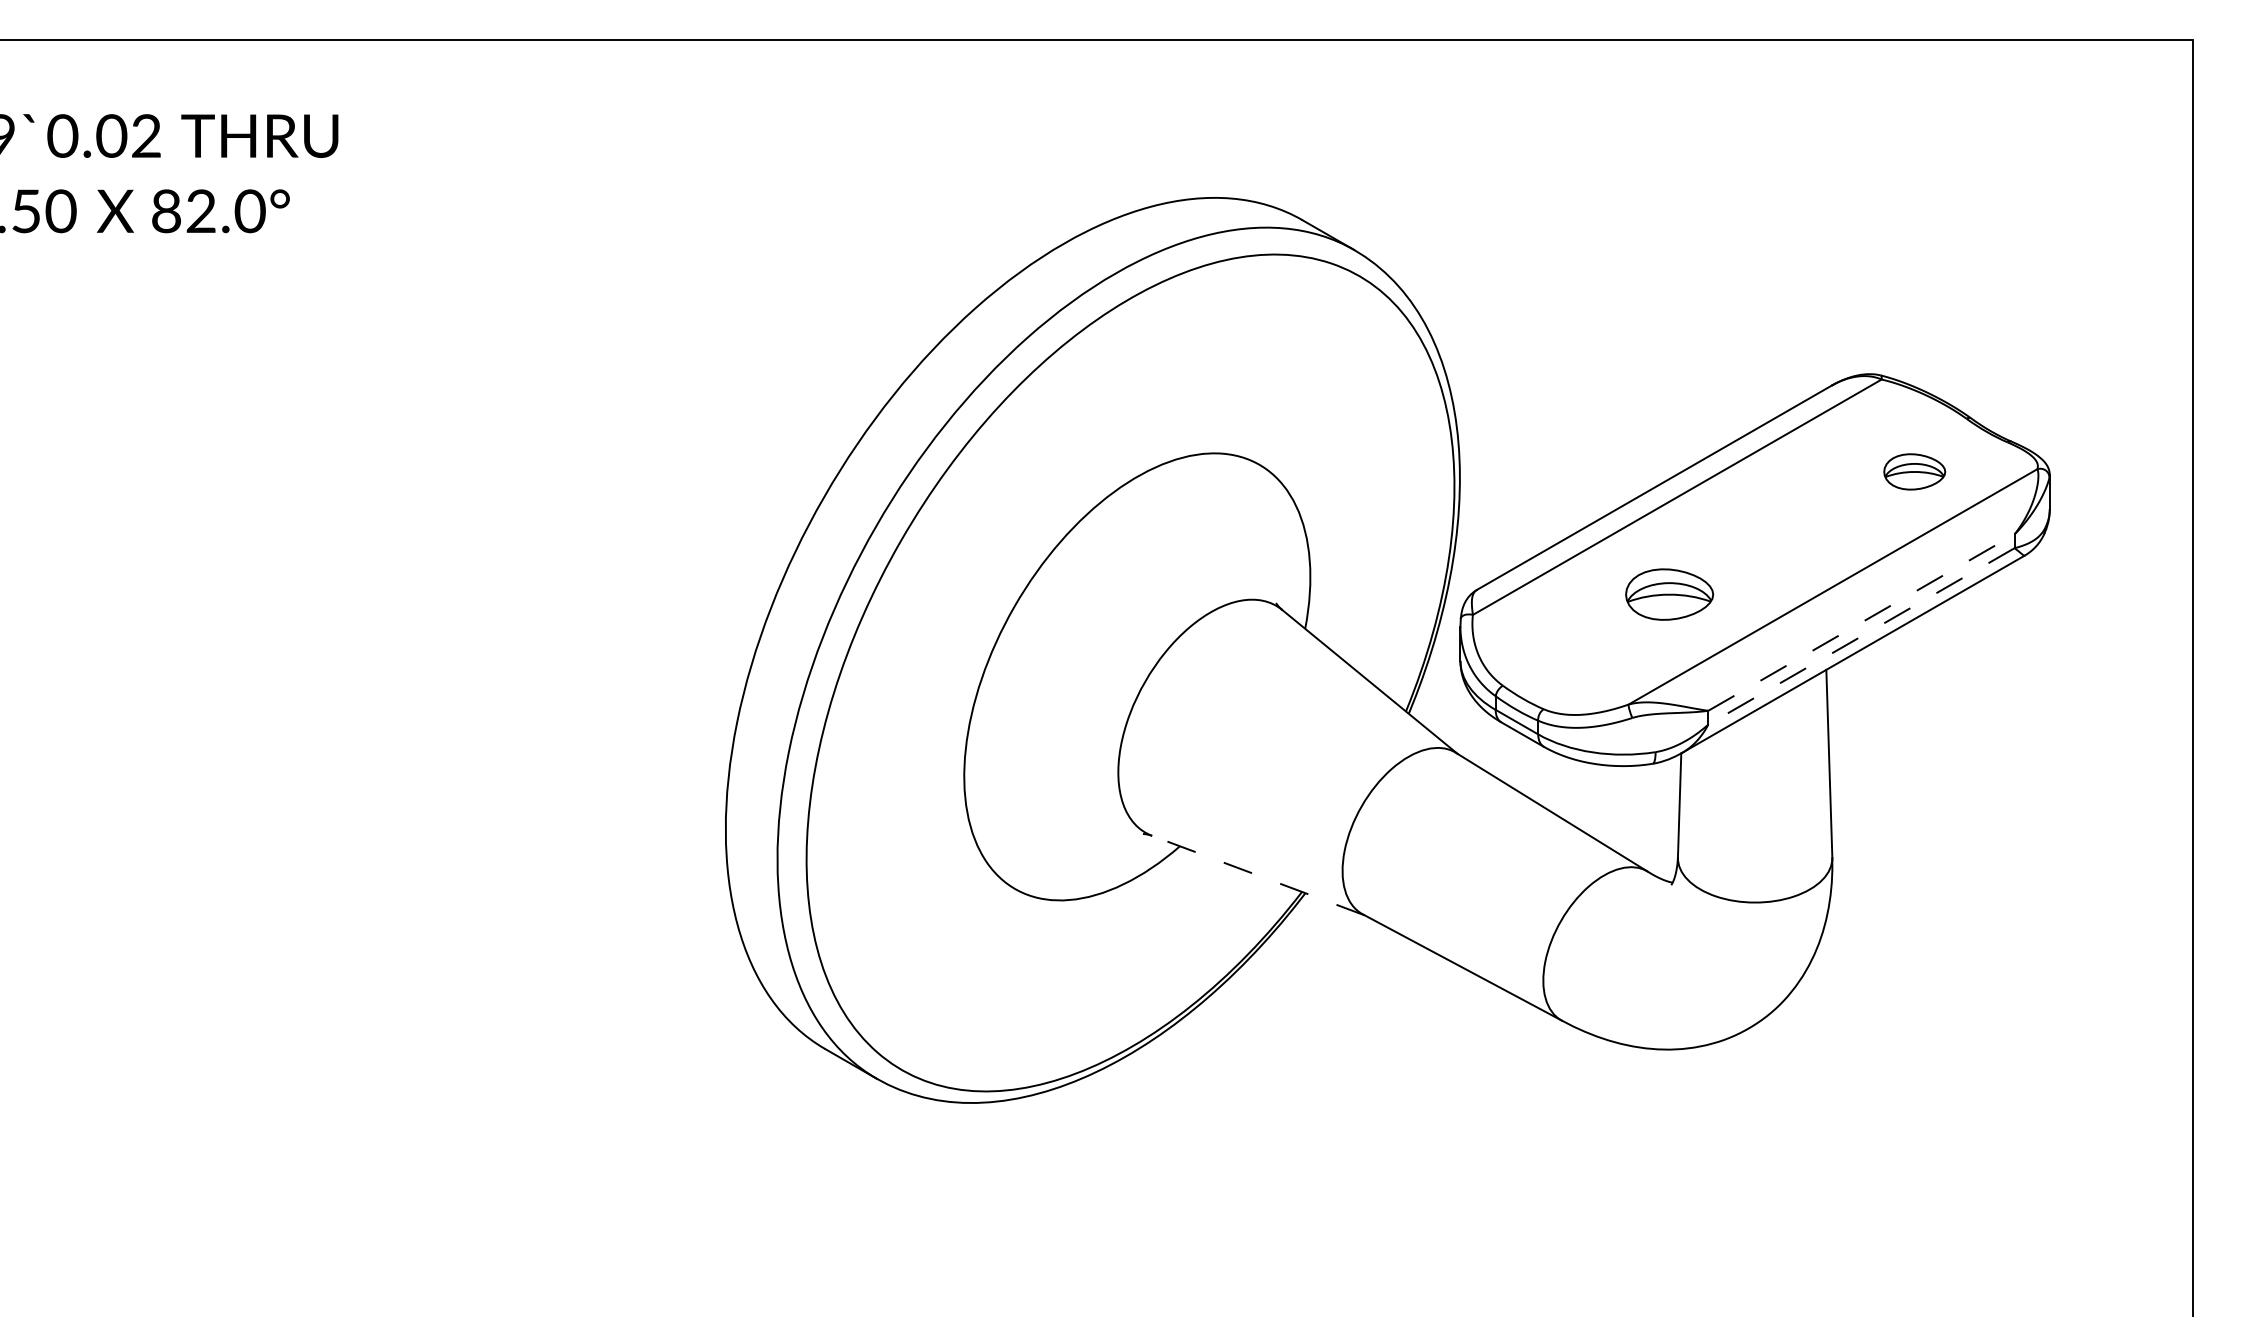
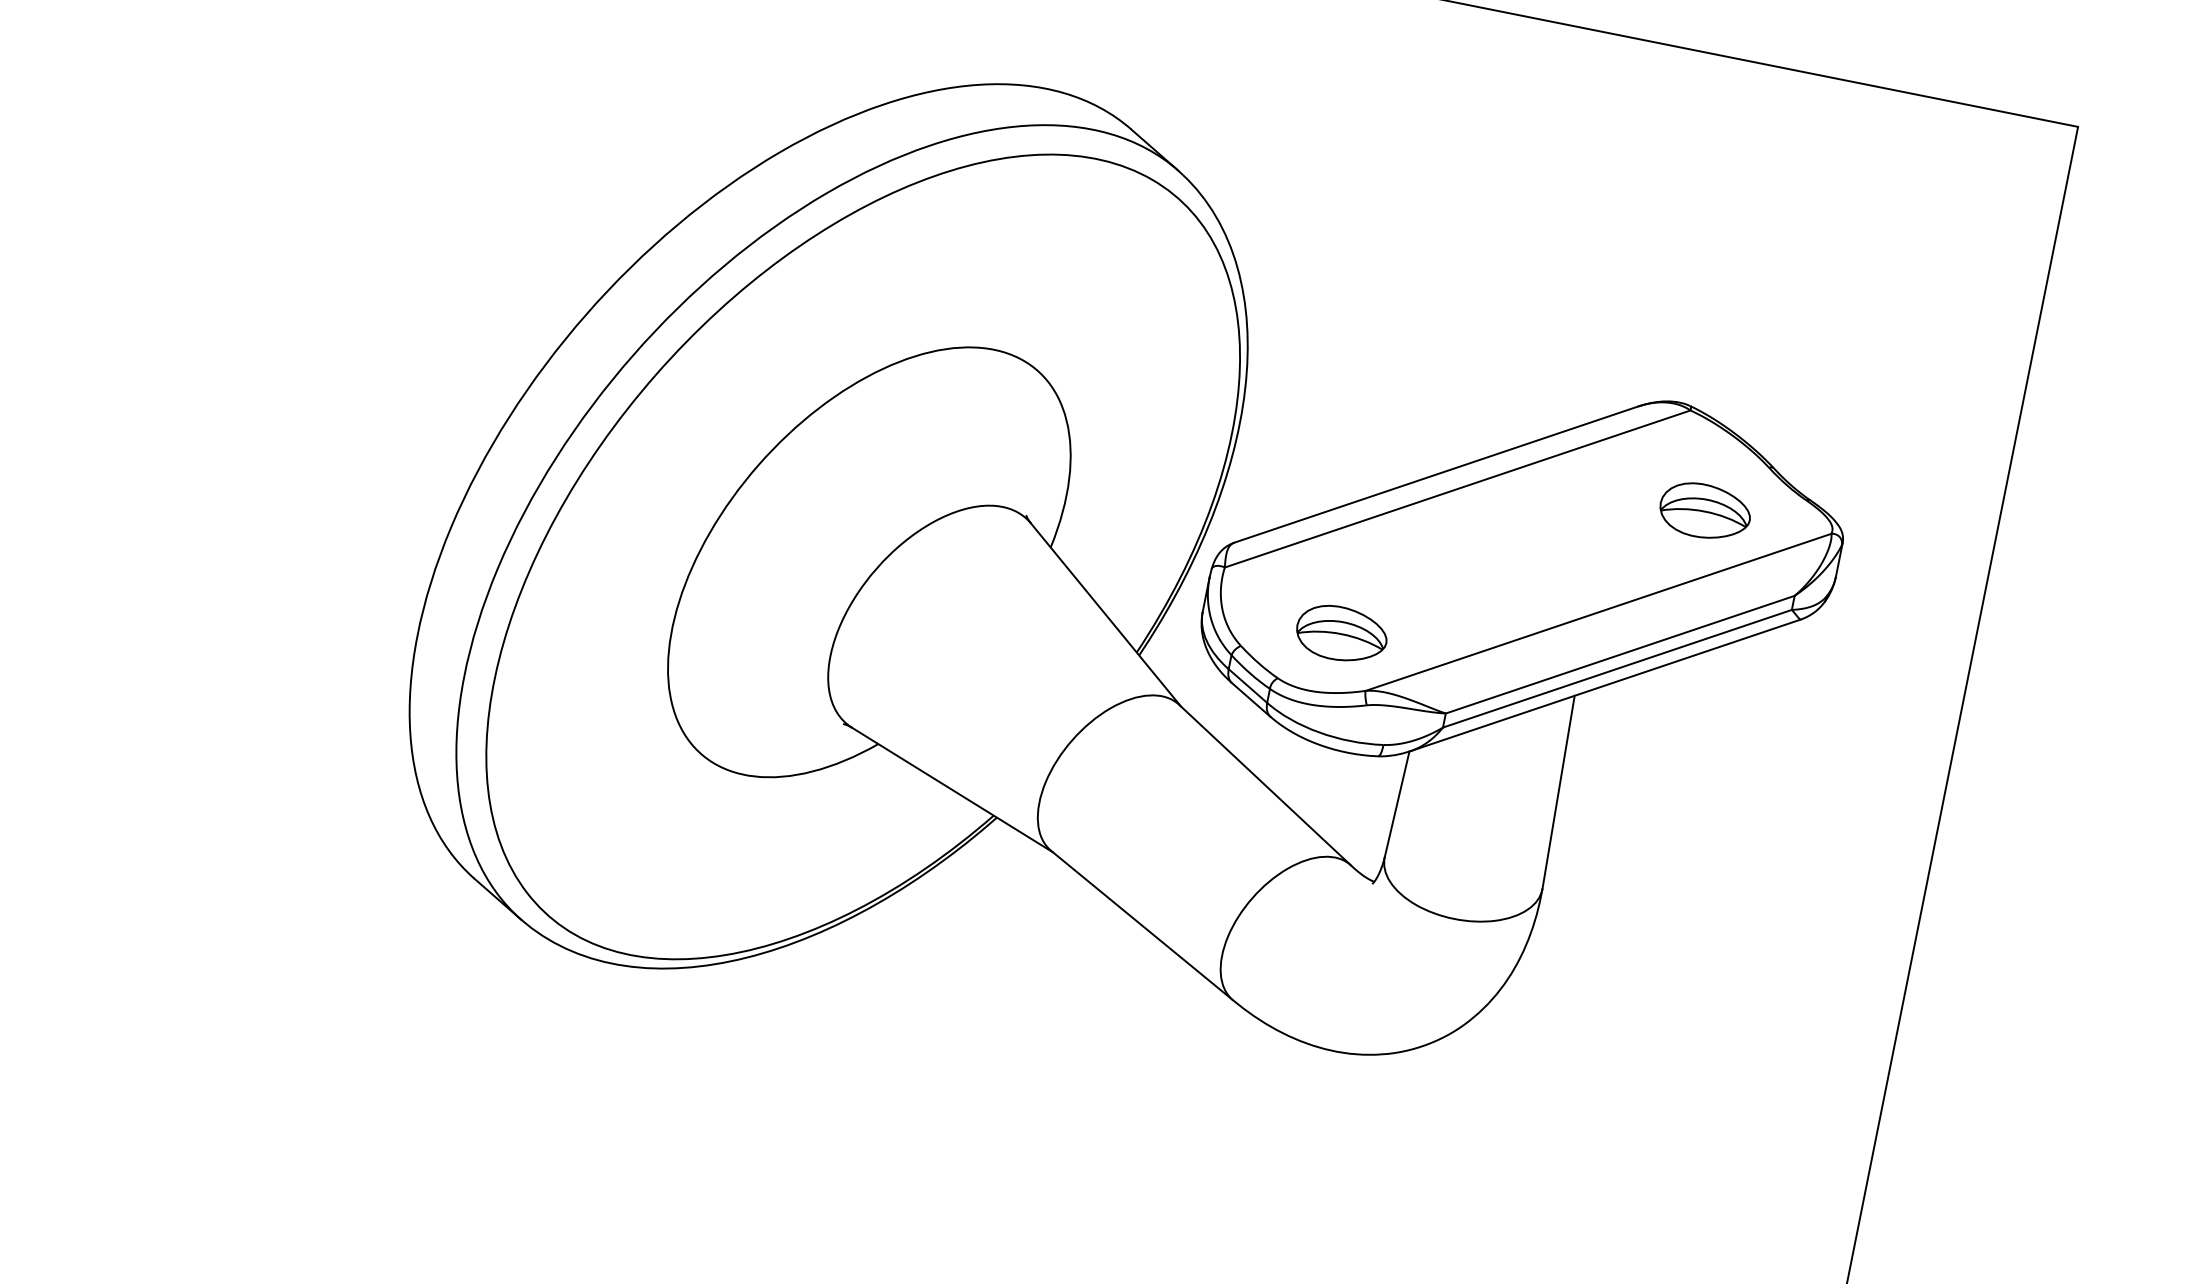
part: (1914, 471) -> (1705, 511), size x1.43
part: (1669, 594) -> (1341, 634), moved
line: (1861, 622) -> (1620, 654), dashed -> solid
line: (1861, 636) -> (1617, 668), dashed -> solid
line: (1257, 875) -> (951, 789), dashed -> solid

